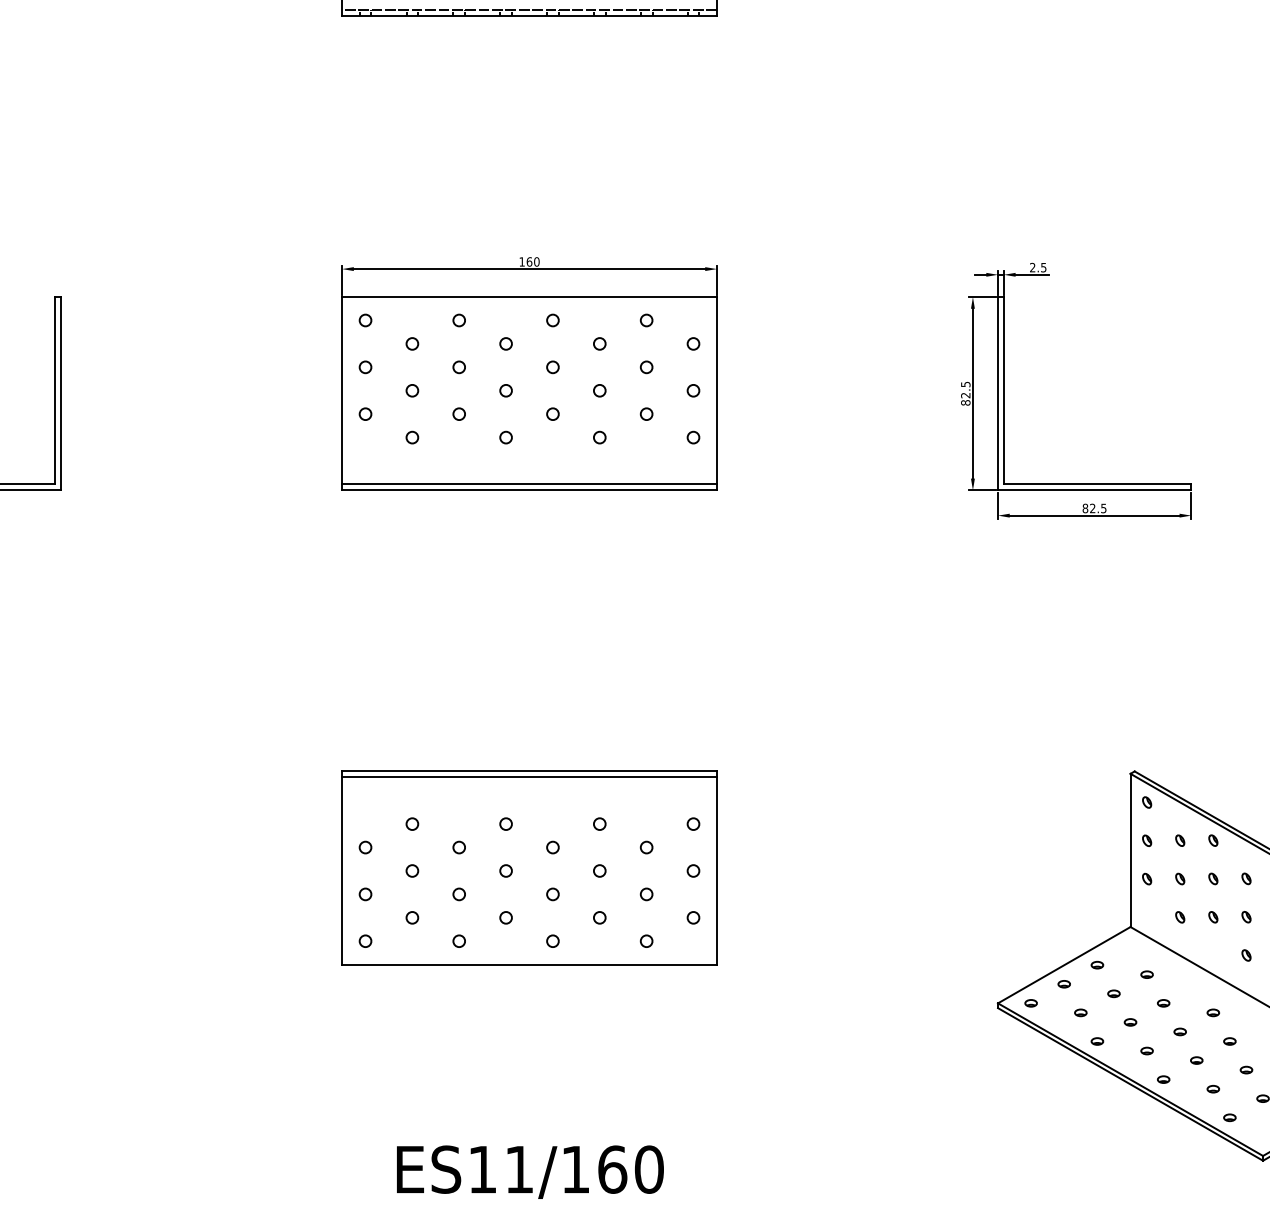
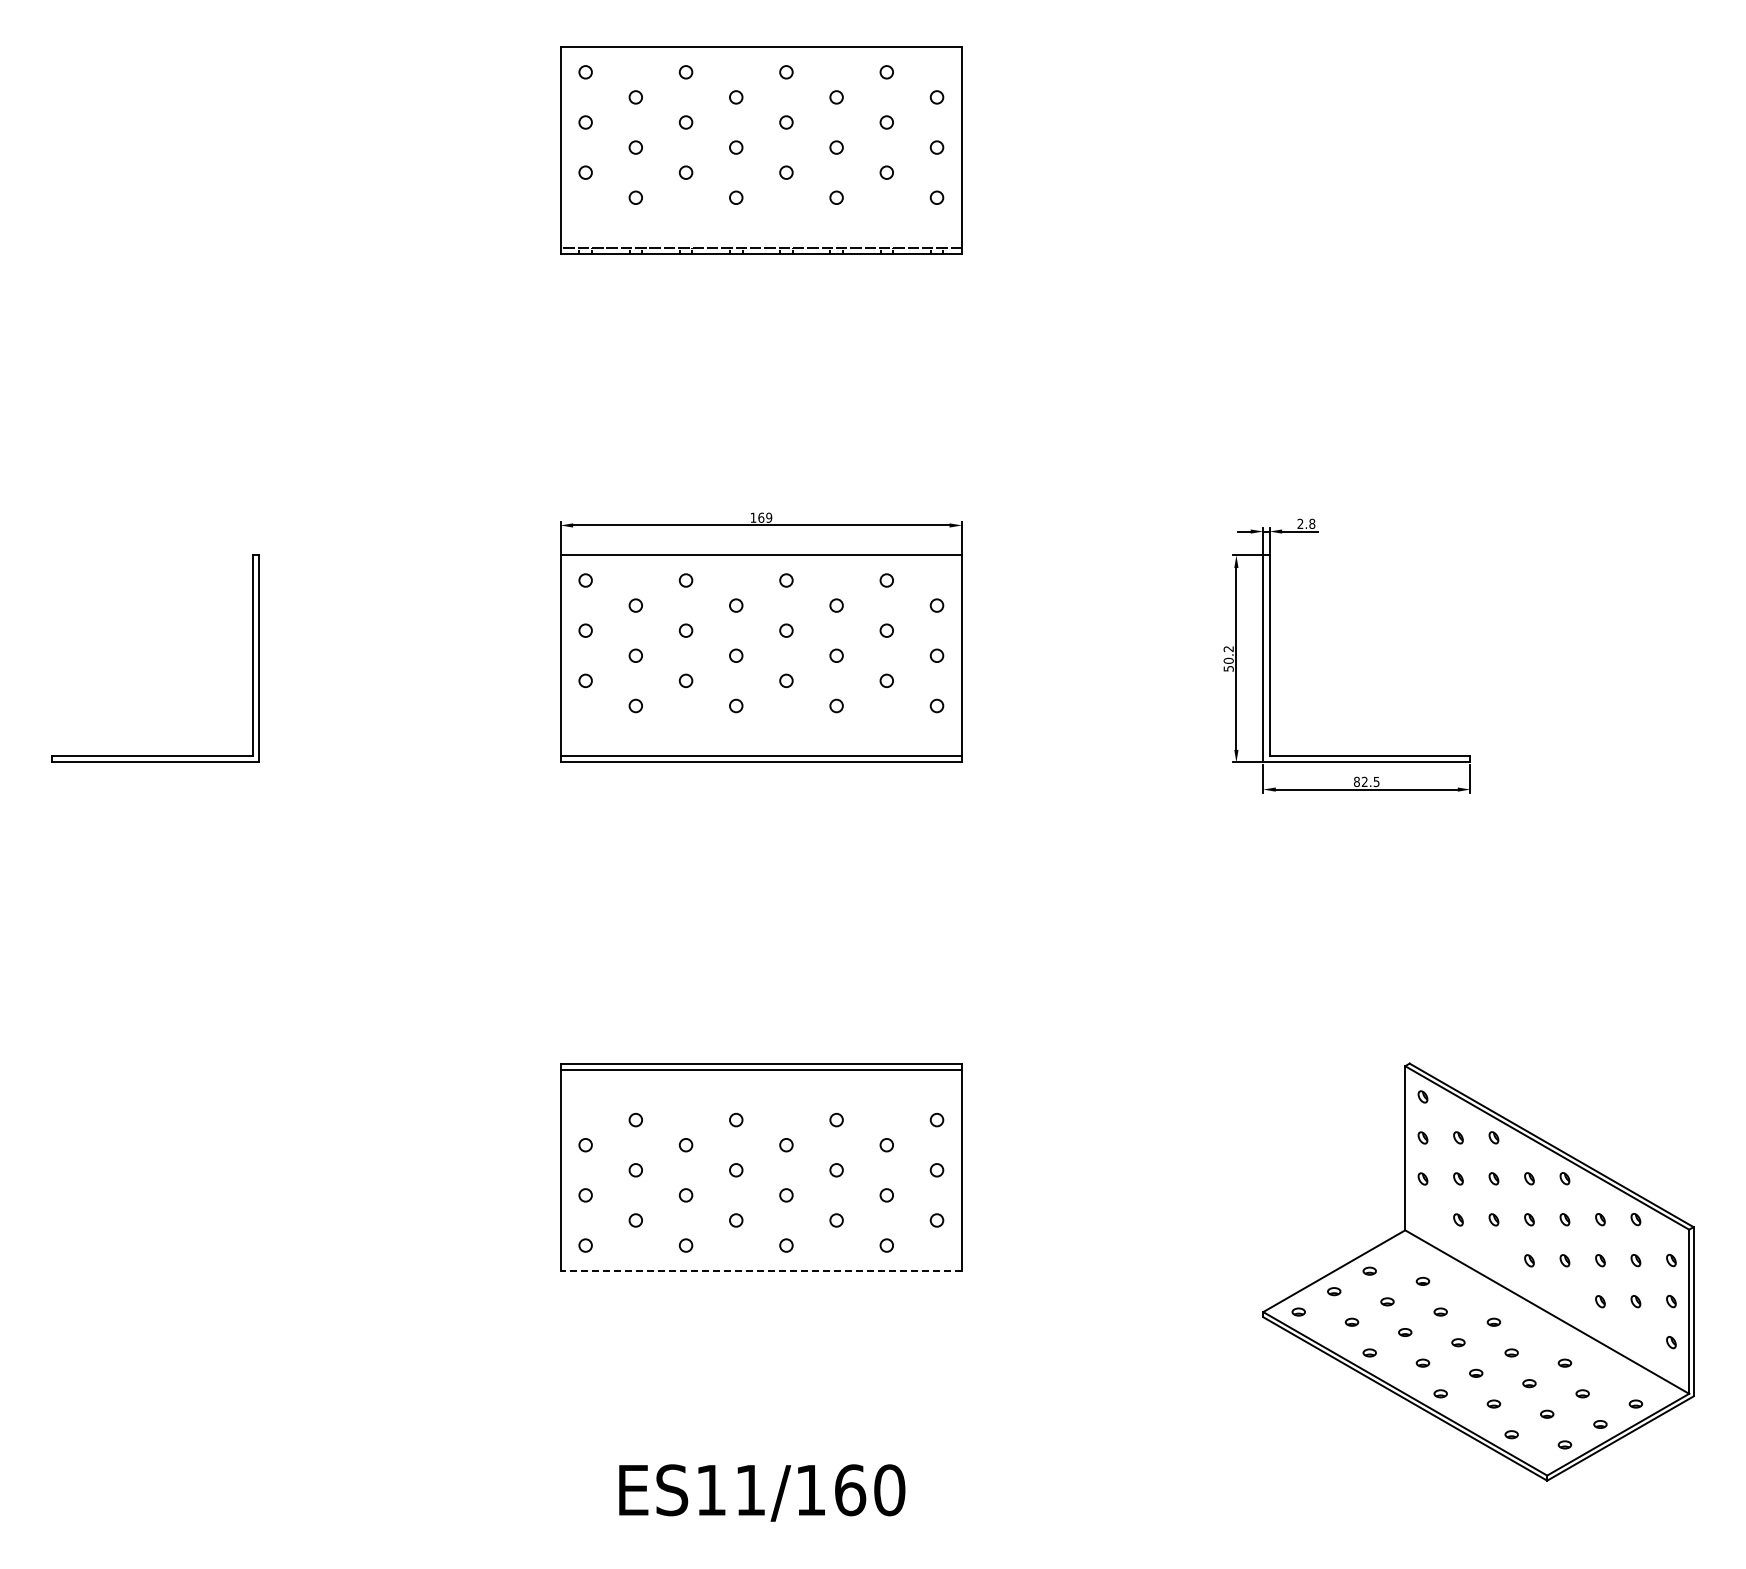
text: (537, 261) -> (769, 517), 160 -> 169
text: (1043, 267) -> (1312, 523), 2.5 -> 2.8
text: (965, 393) -> (1228, 658), 82.5 -> 50.2
line: (529, 964) -> (761, 1270), solid -> dashed

